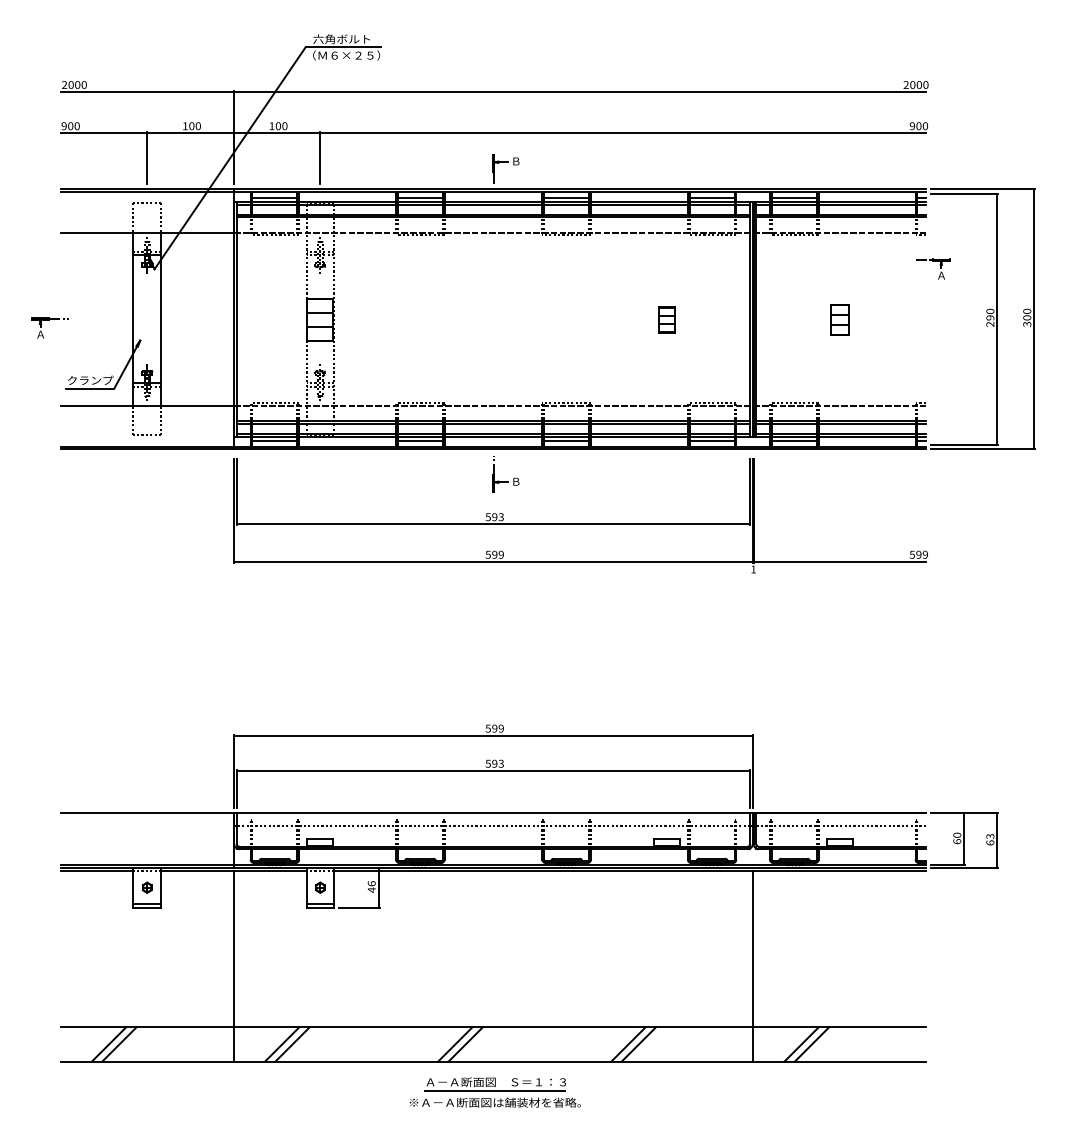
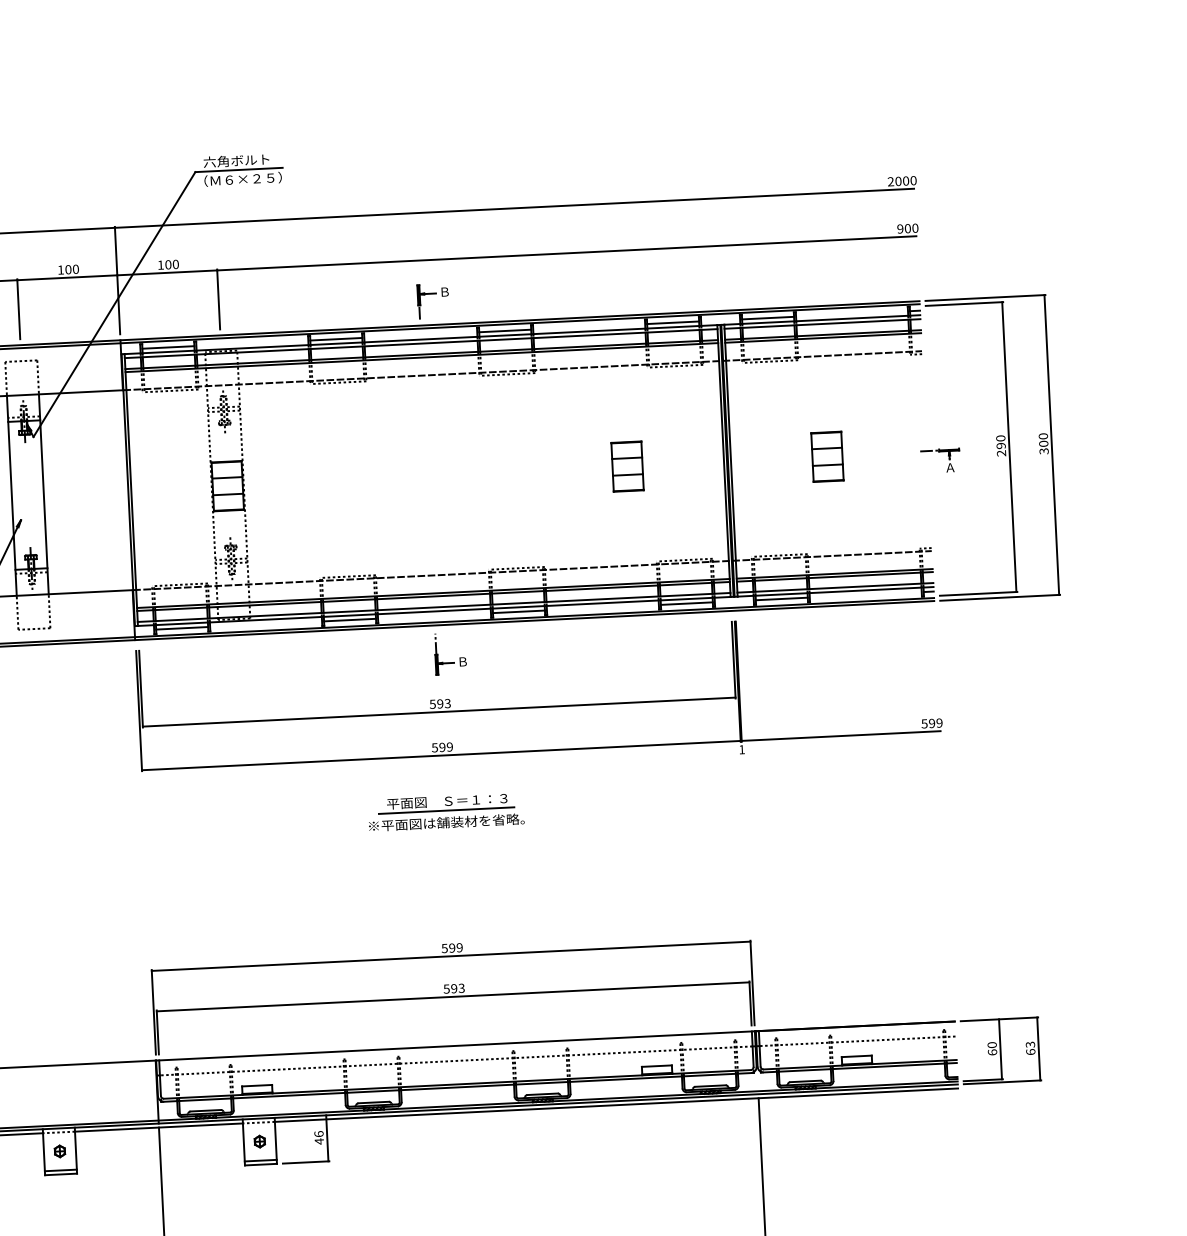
part: (939, 265) -> (947, 456), moved
part: (666, 319) -> (627, 466), size x1.67
part: (839, 319) -> (827, 456), size x1.43
part: (495, 610) -> (446, 811), added

